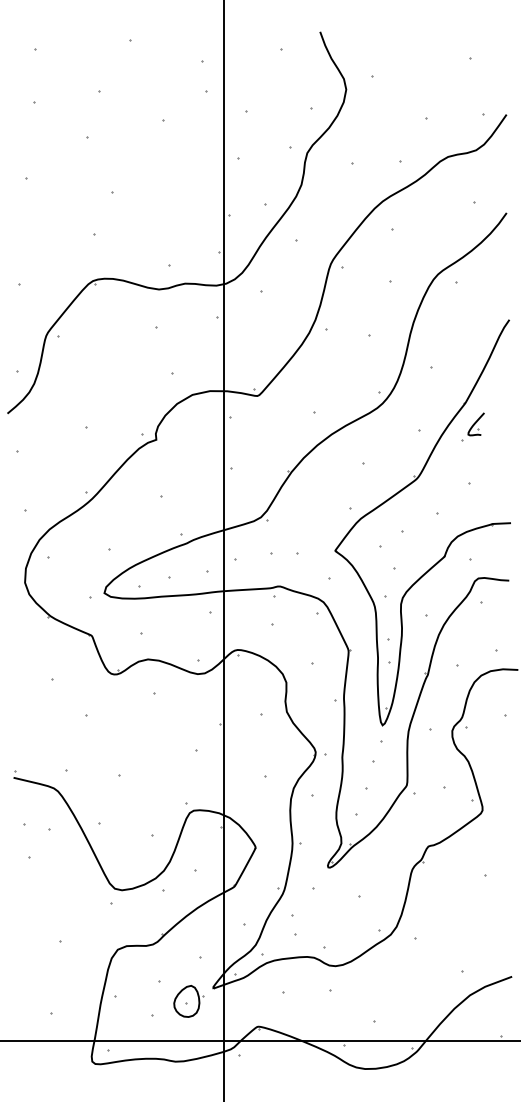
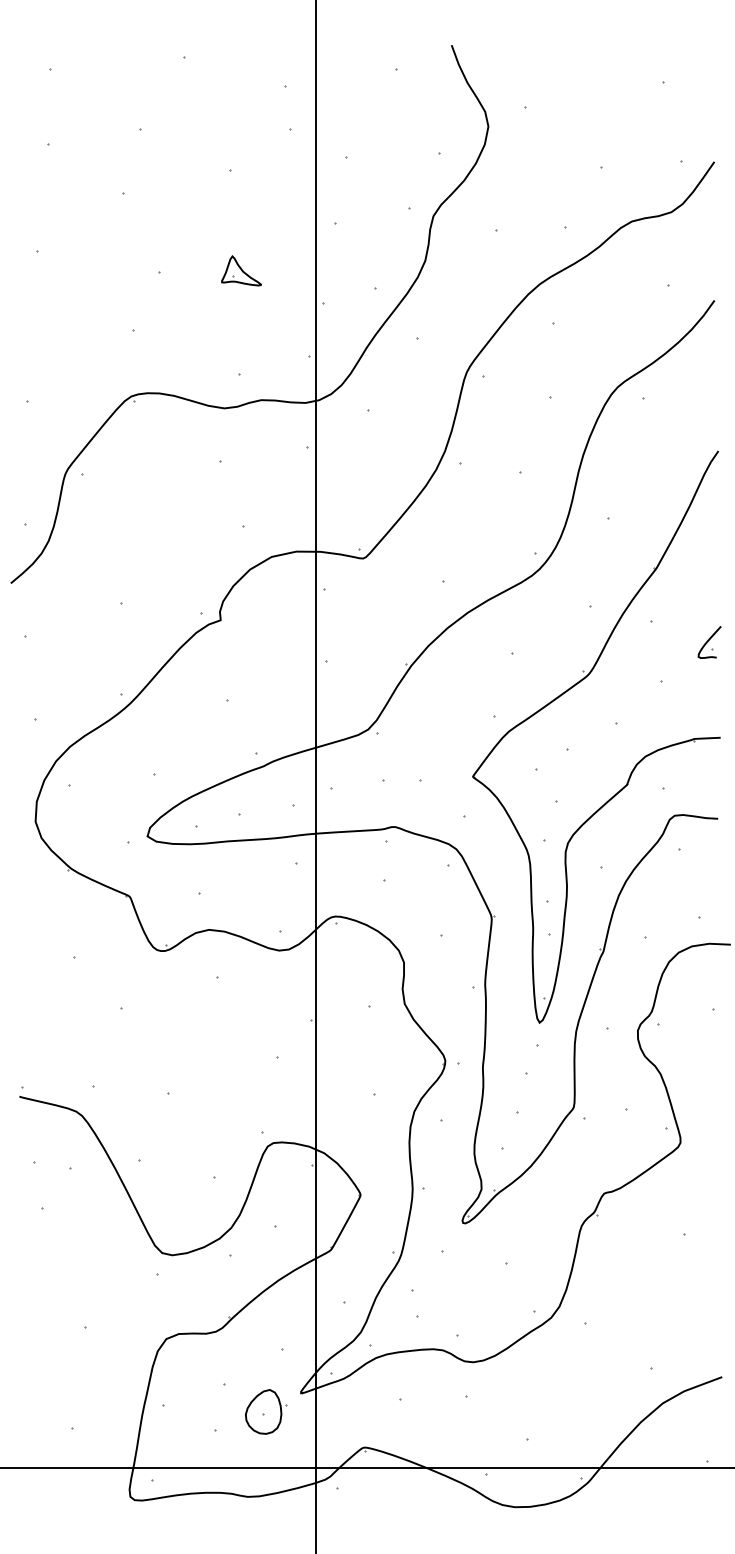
part: (171, 191) -> (241, 270), added
part: (476, 424) -> (709, 642), moved

